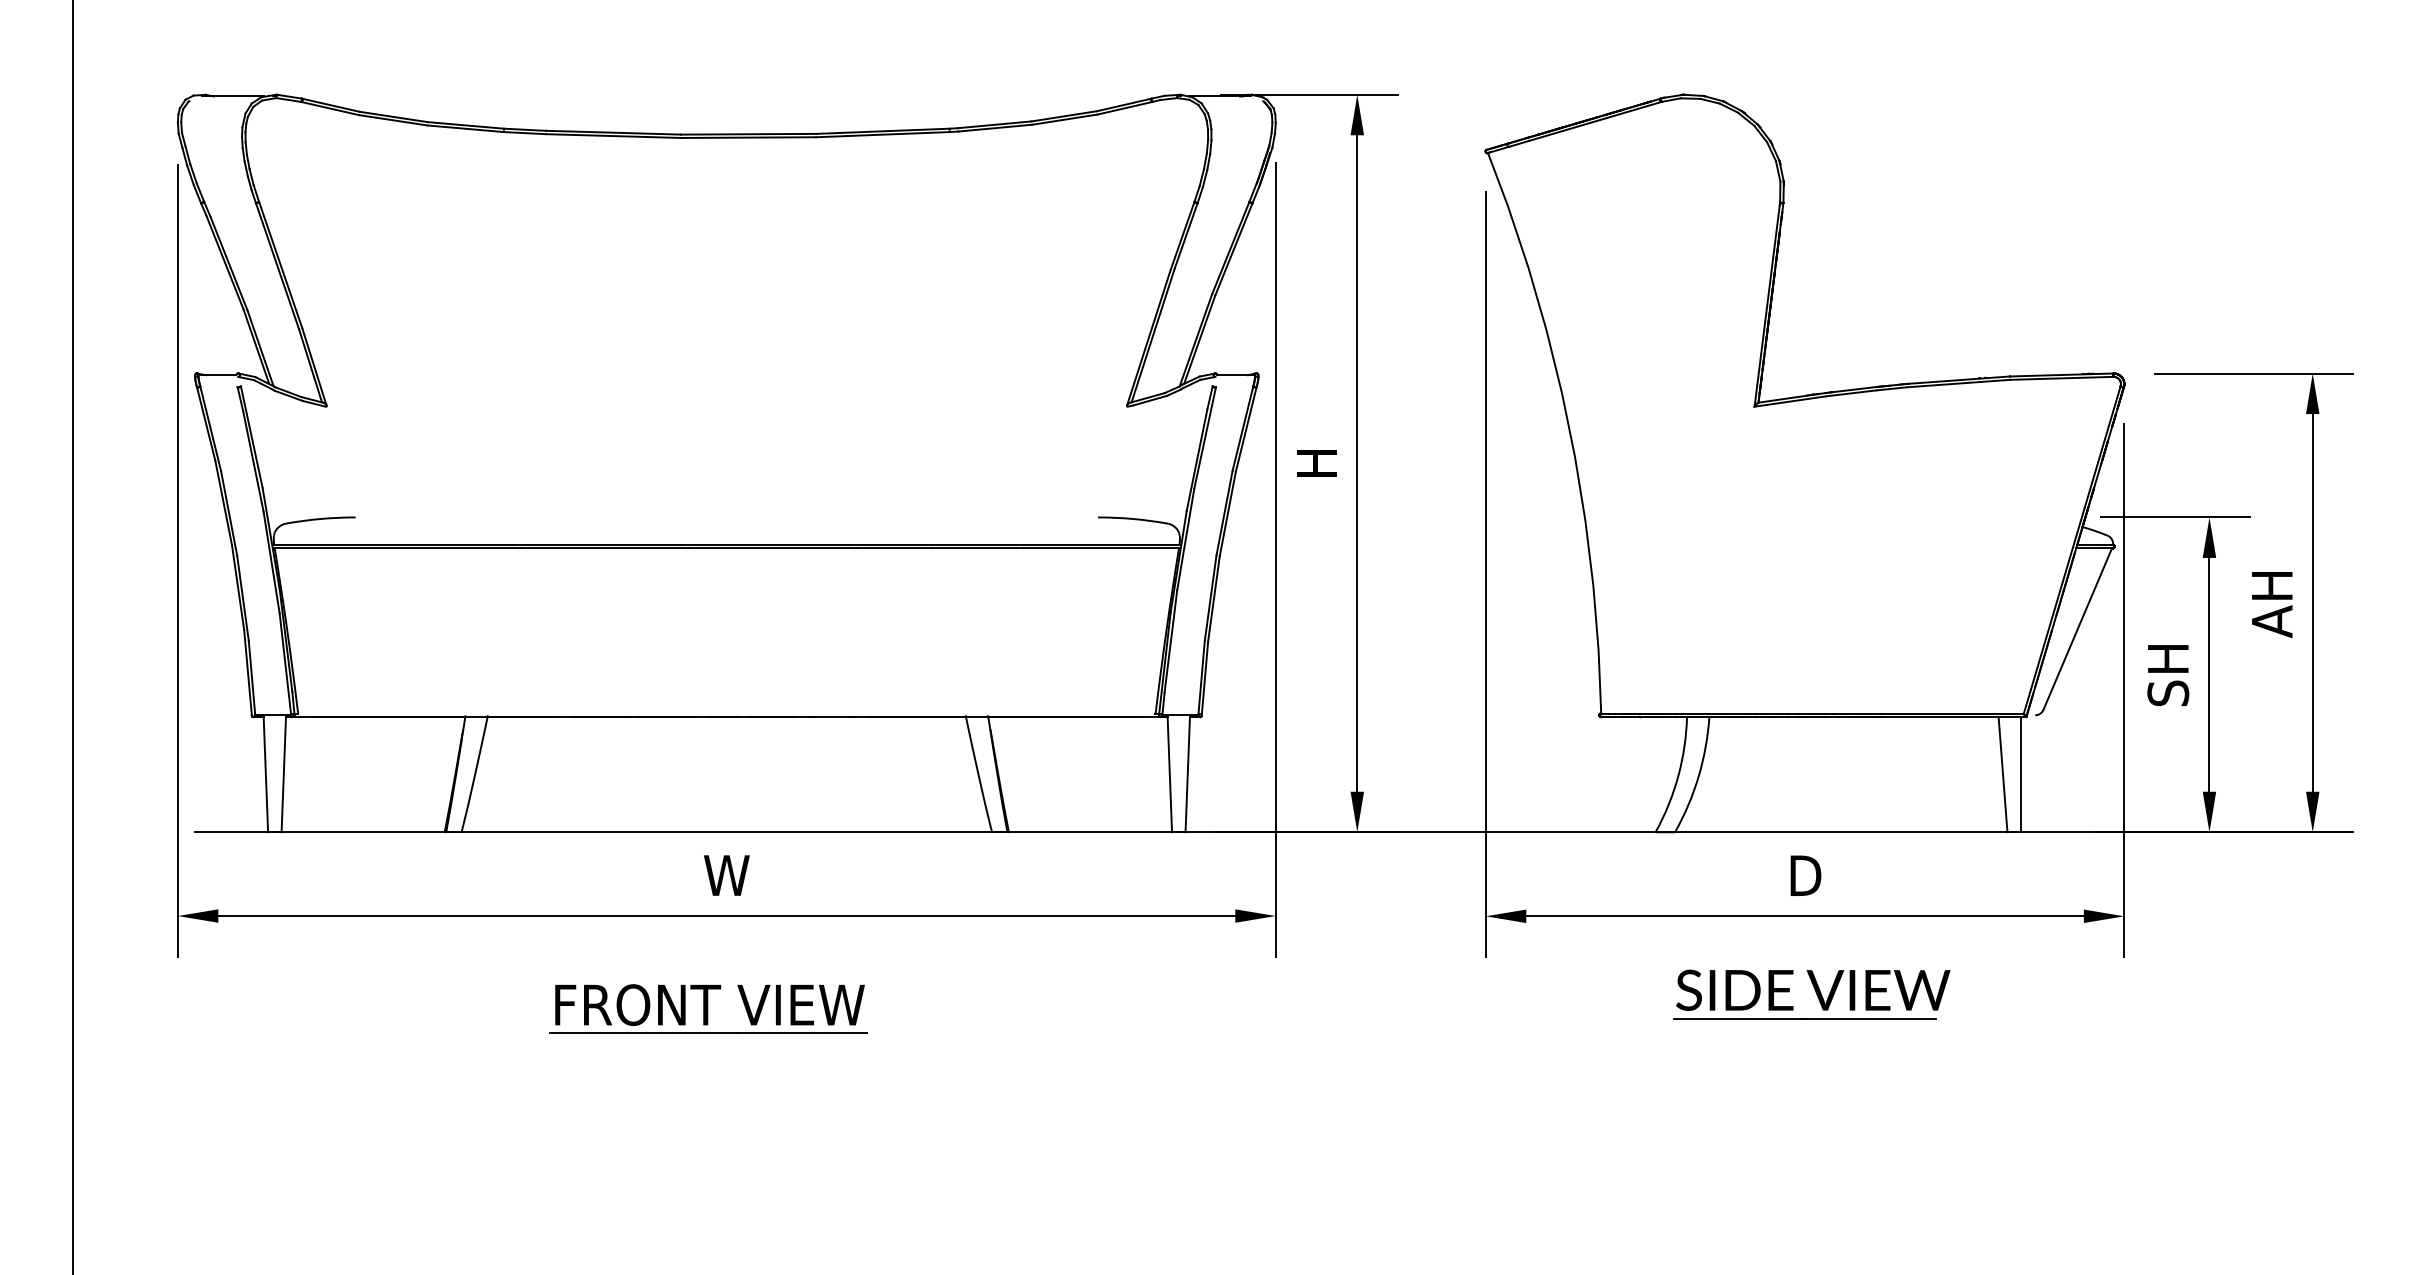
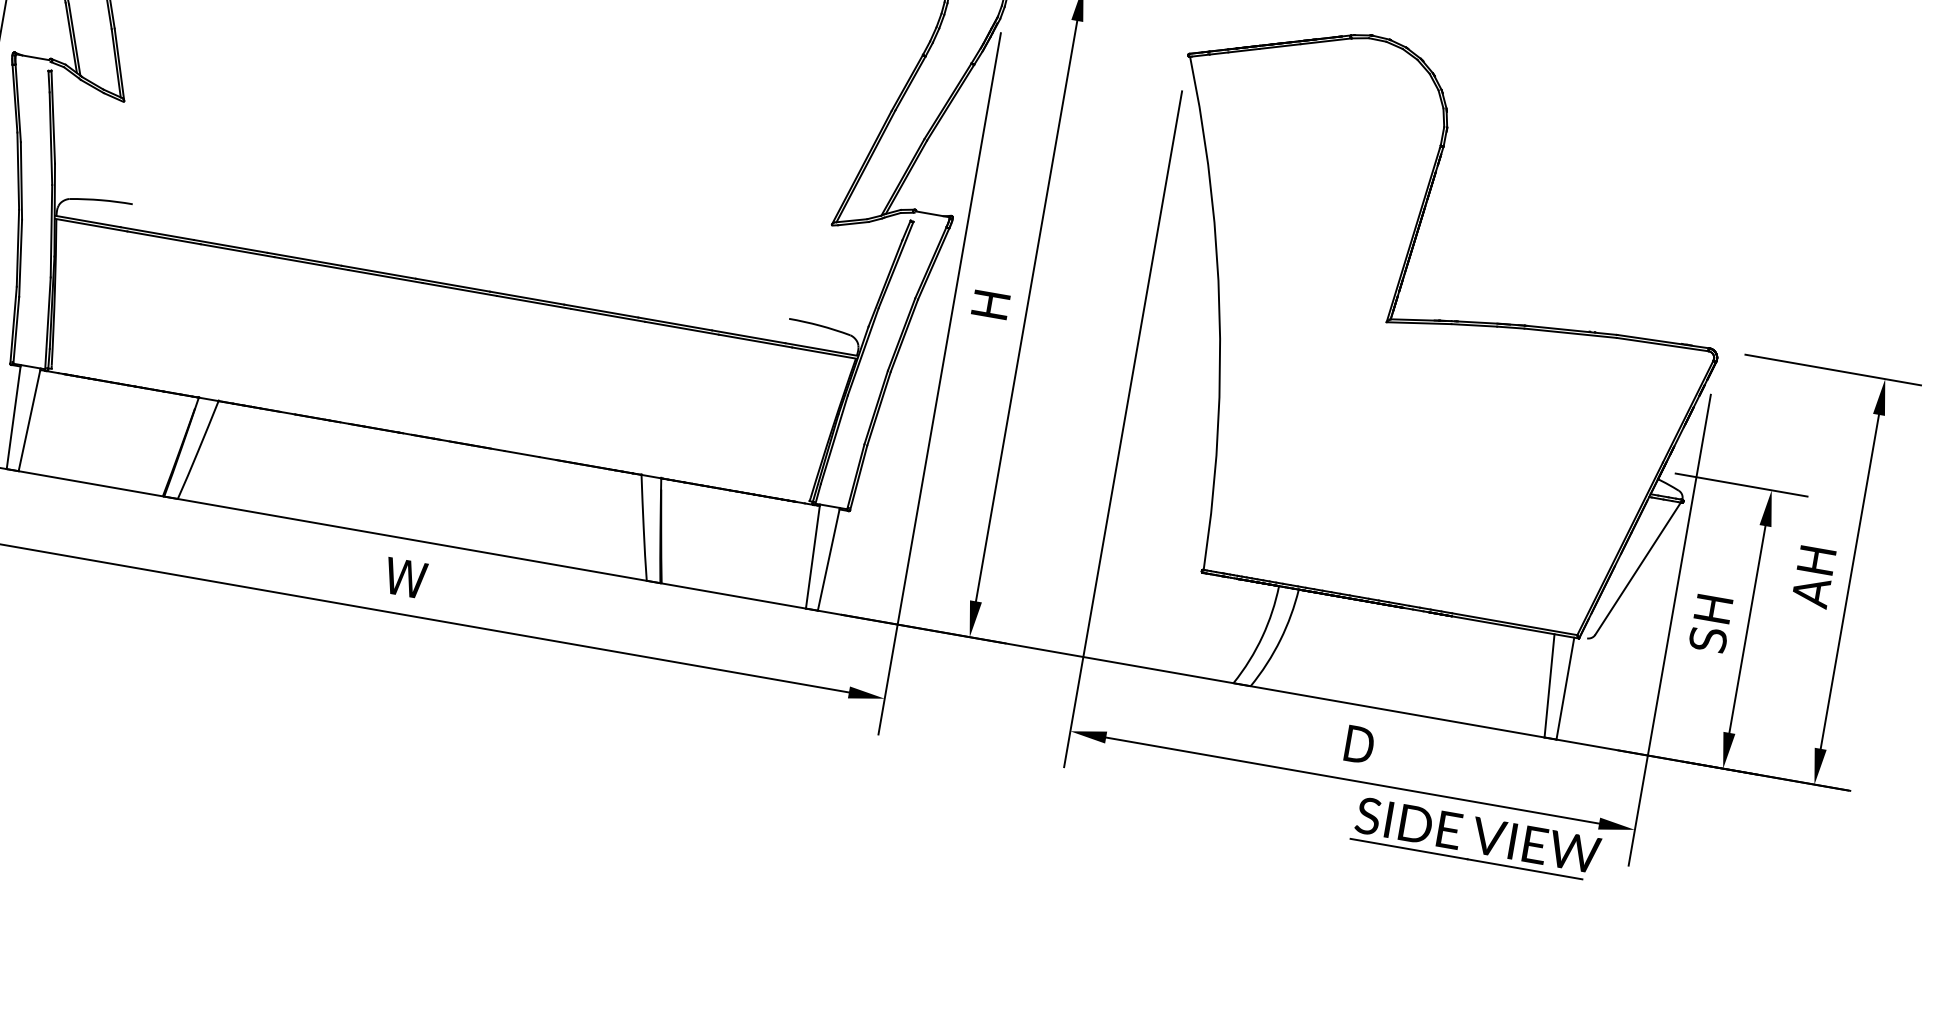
part: (1811, 994) -> (1475, 838), moved
part: (708, 1008) -> (368, 692), removed

